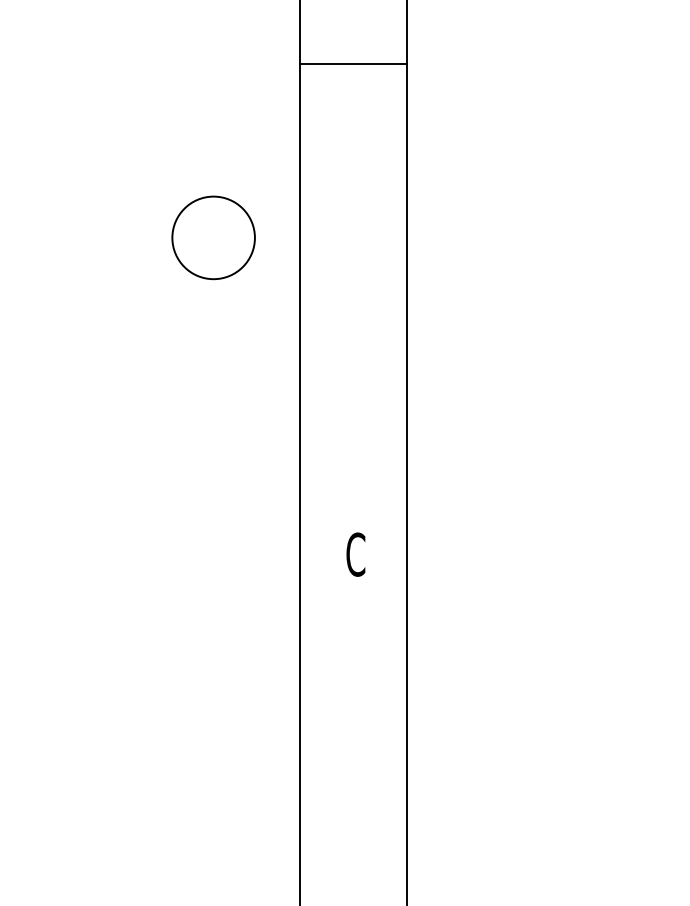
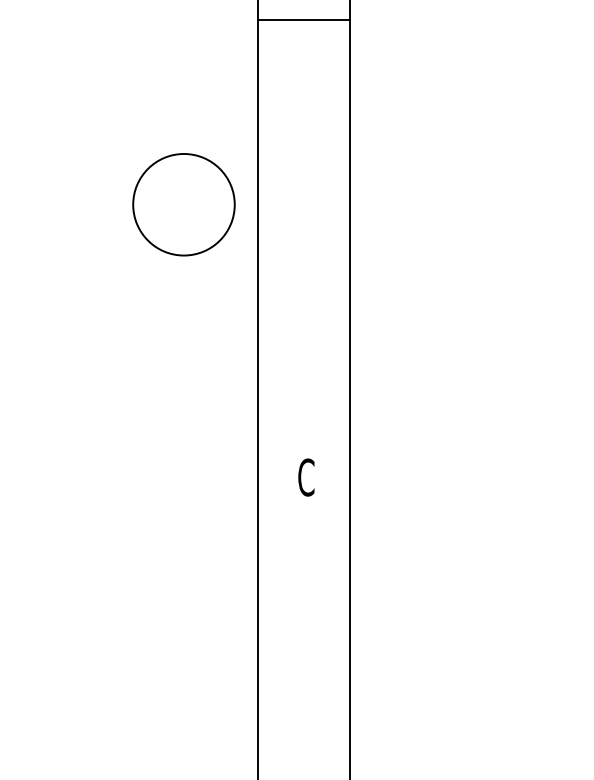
line: (352, 64) -> (303, 20), moved
circle: (213, 237) -> (183, 204), size x1.43

